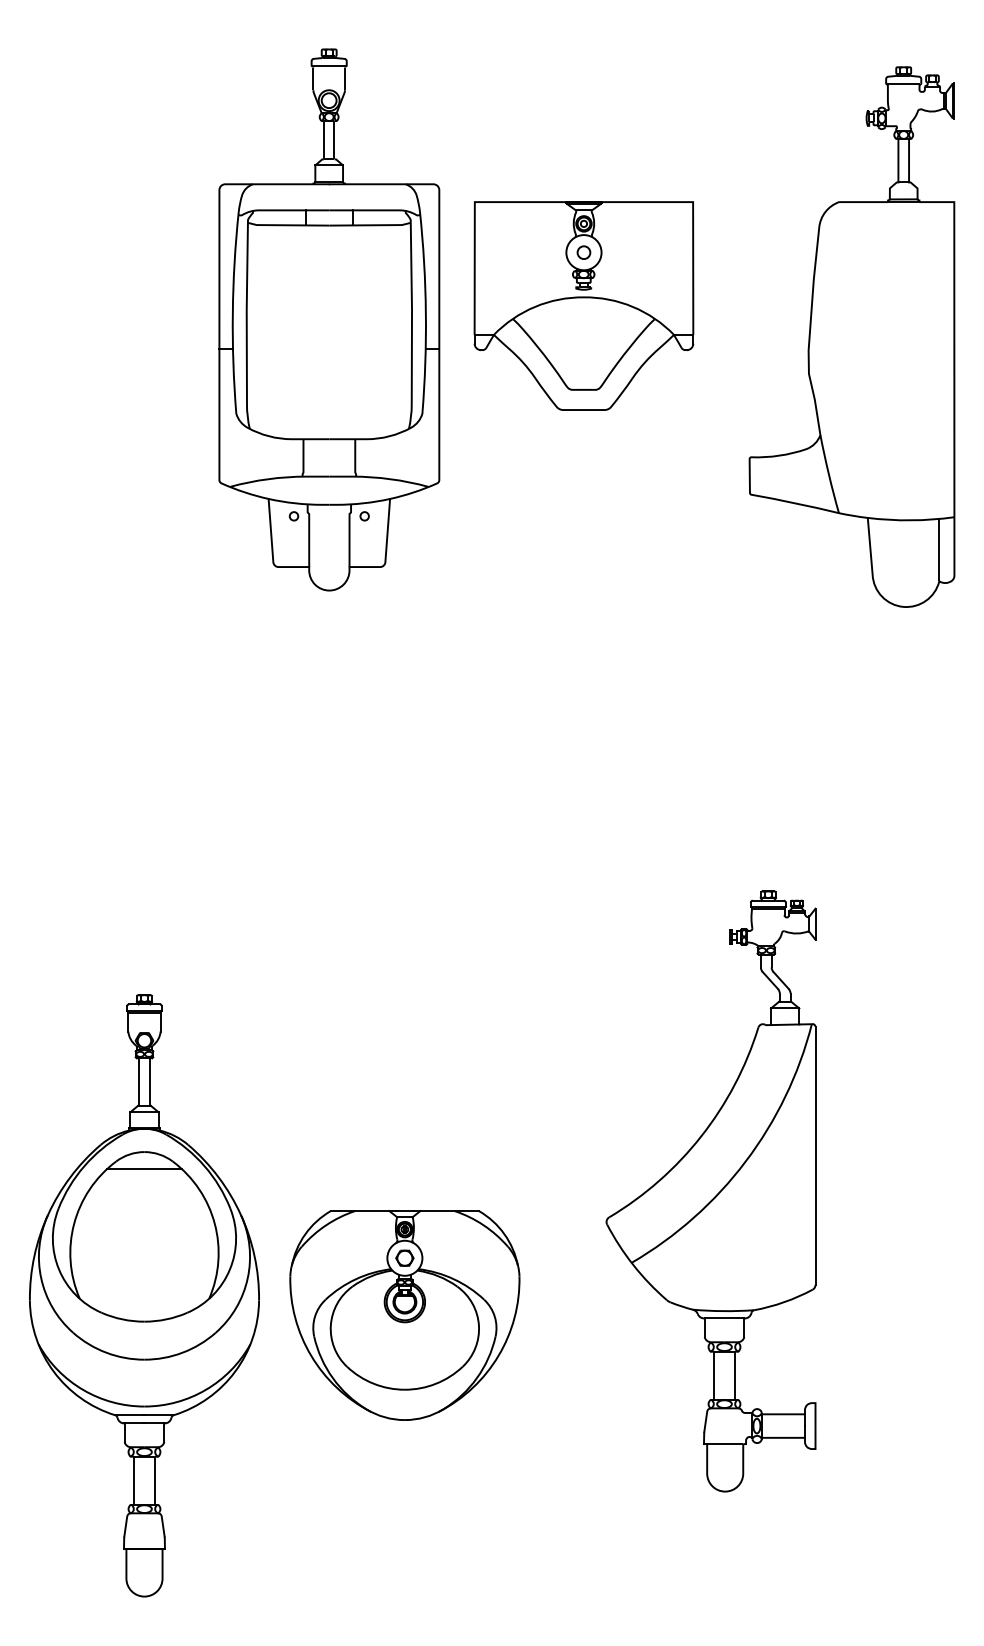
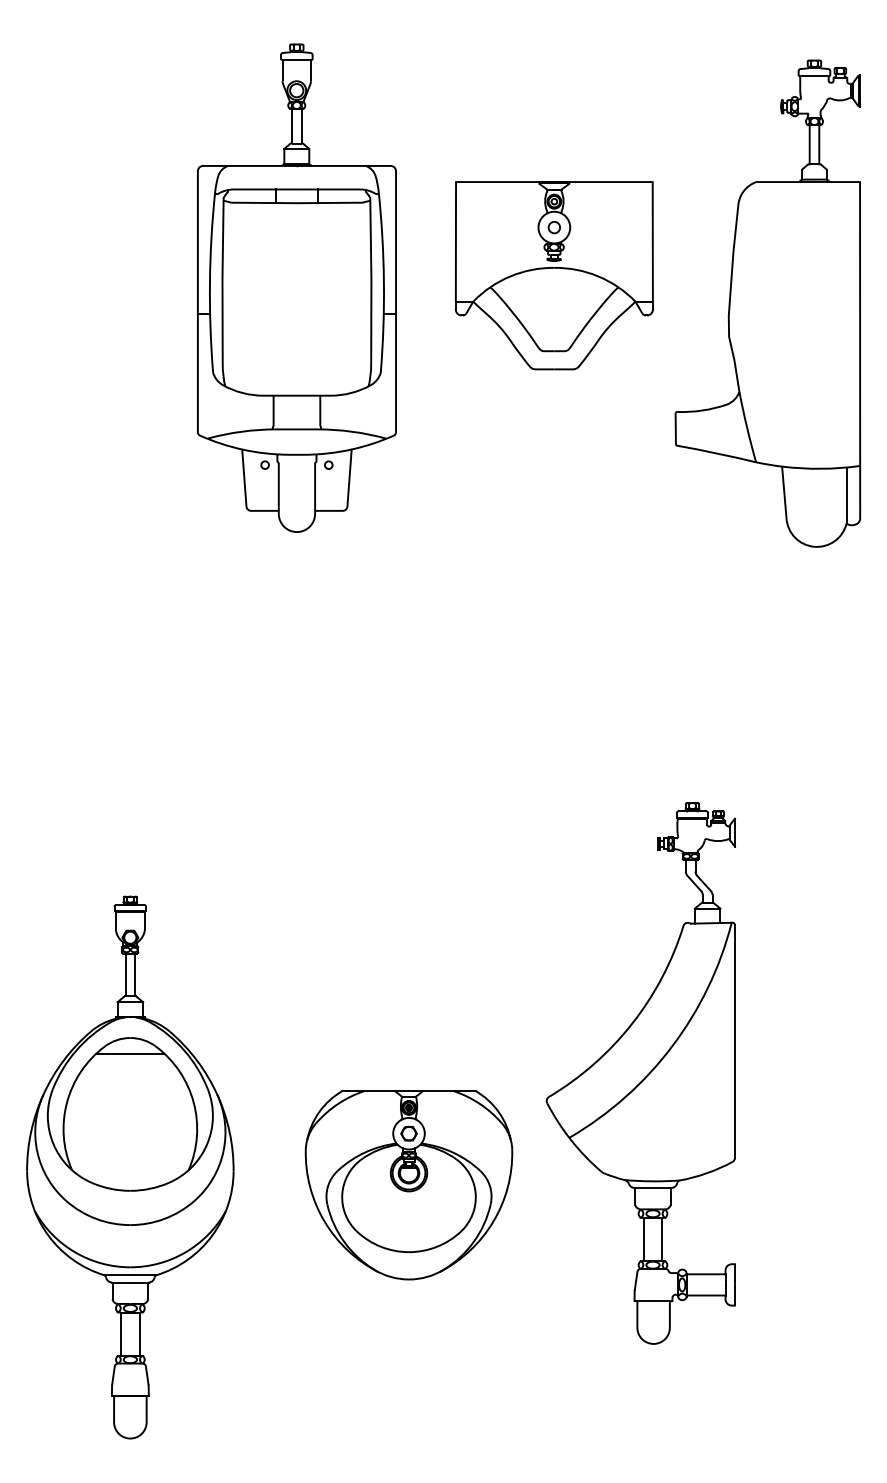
part: (584, 305) -> (554, 275), moved
part: (404, 1315) -> (408, 1185), moved

